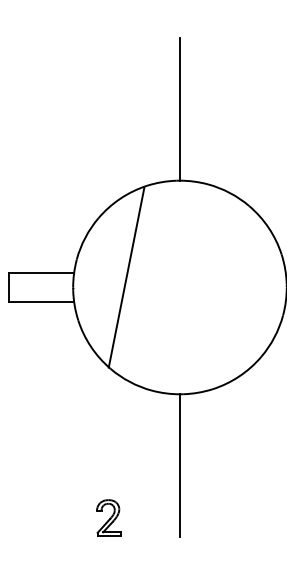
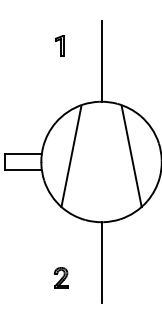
part: (105, 80) -> (59, 45), added
line: (233, 277) -> (131, 156), added
part: (107, 517) -> (60, 277), moved

